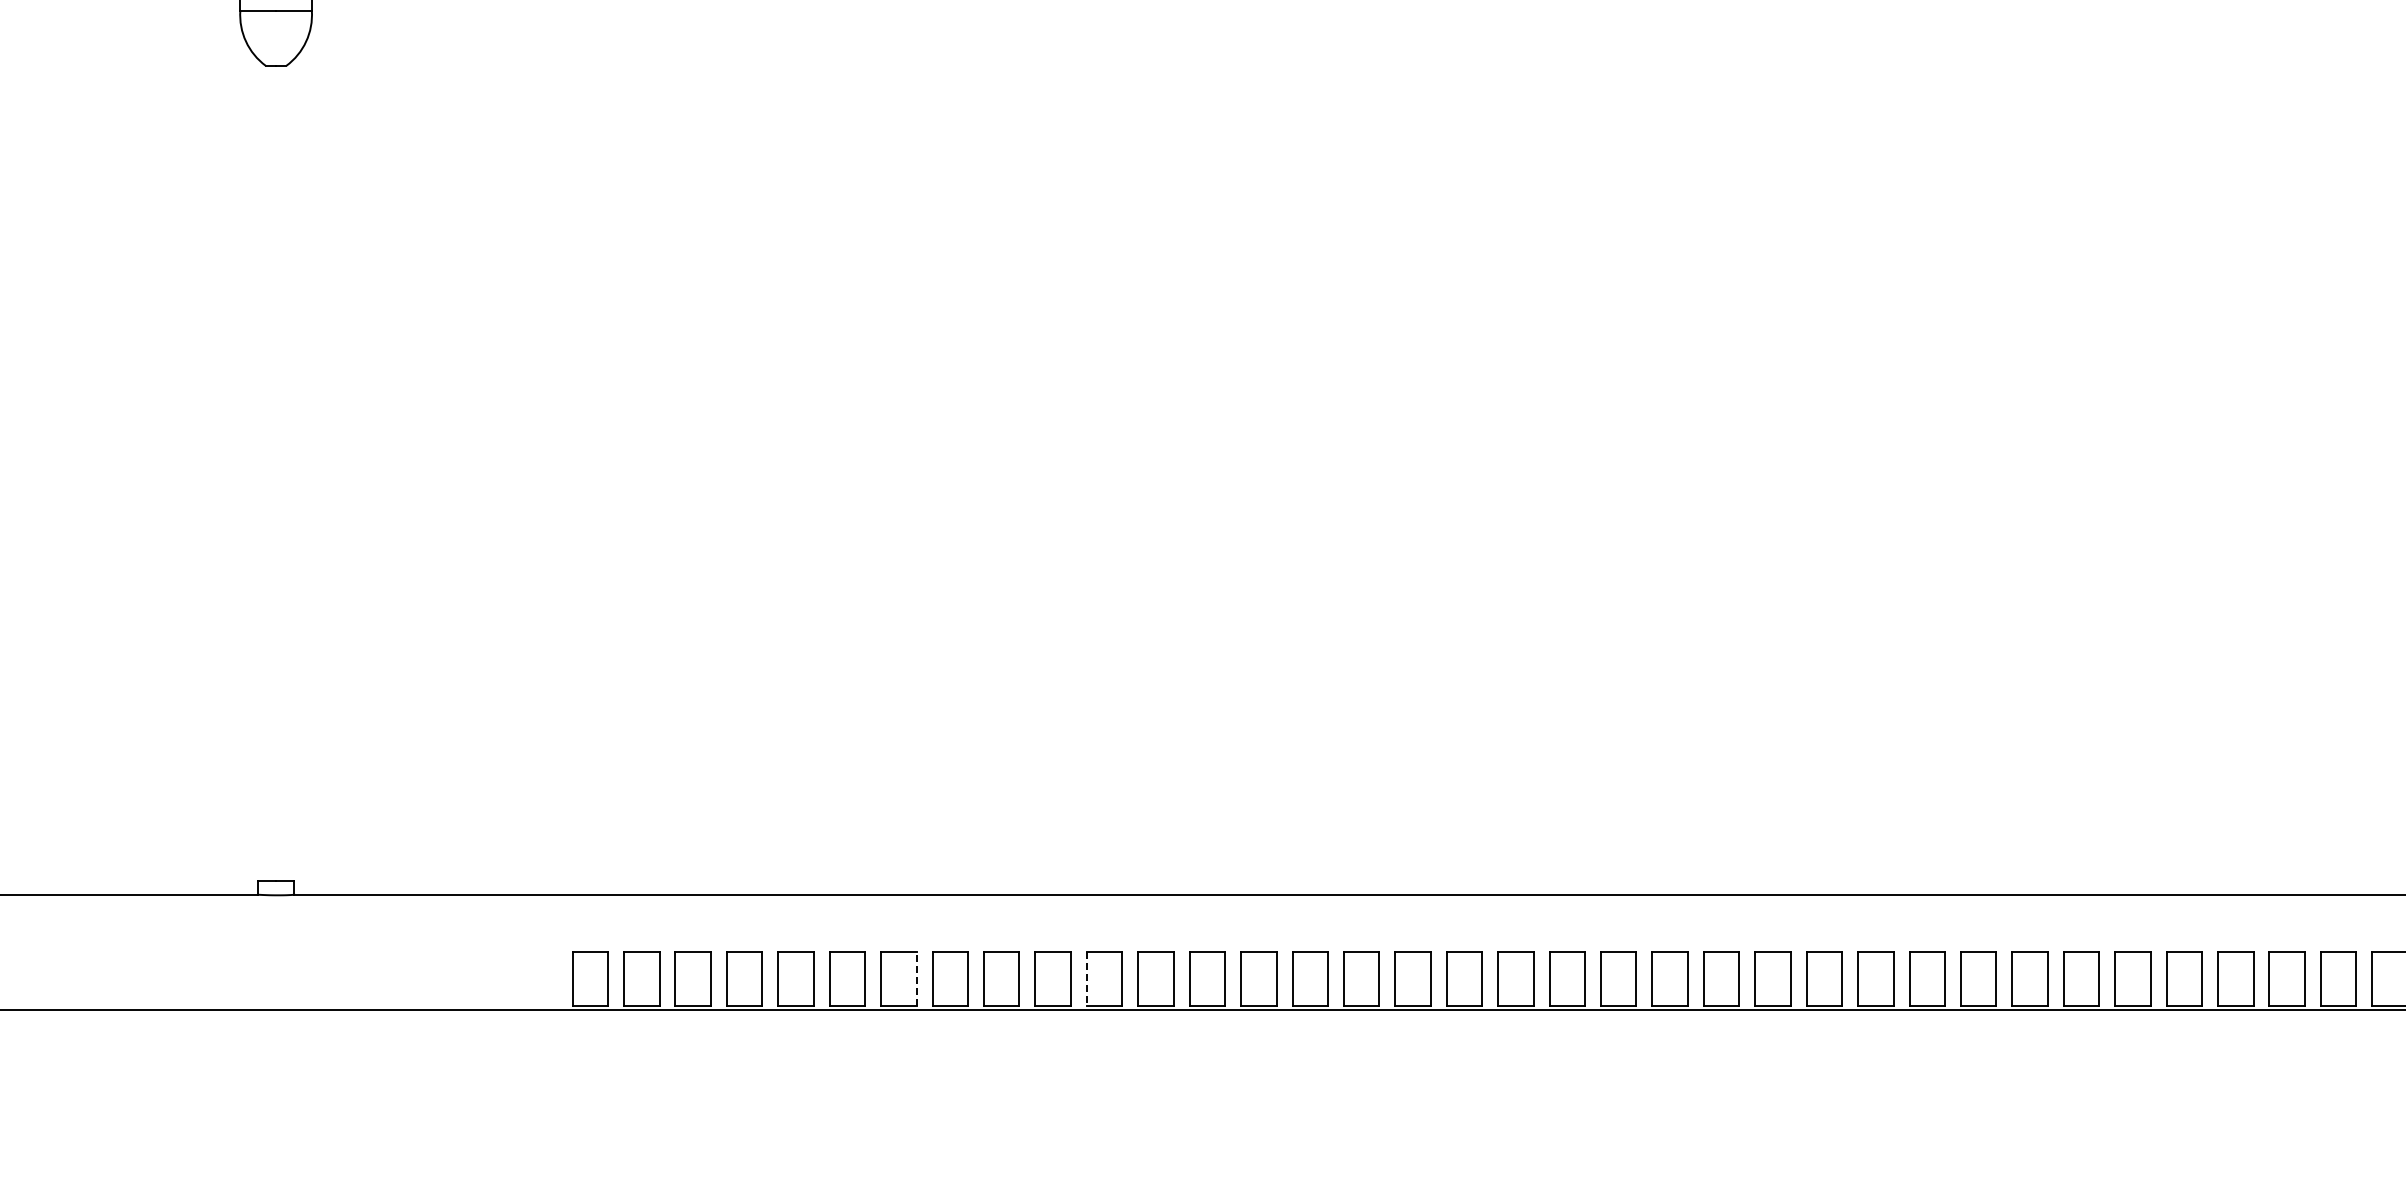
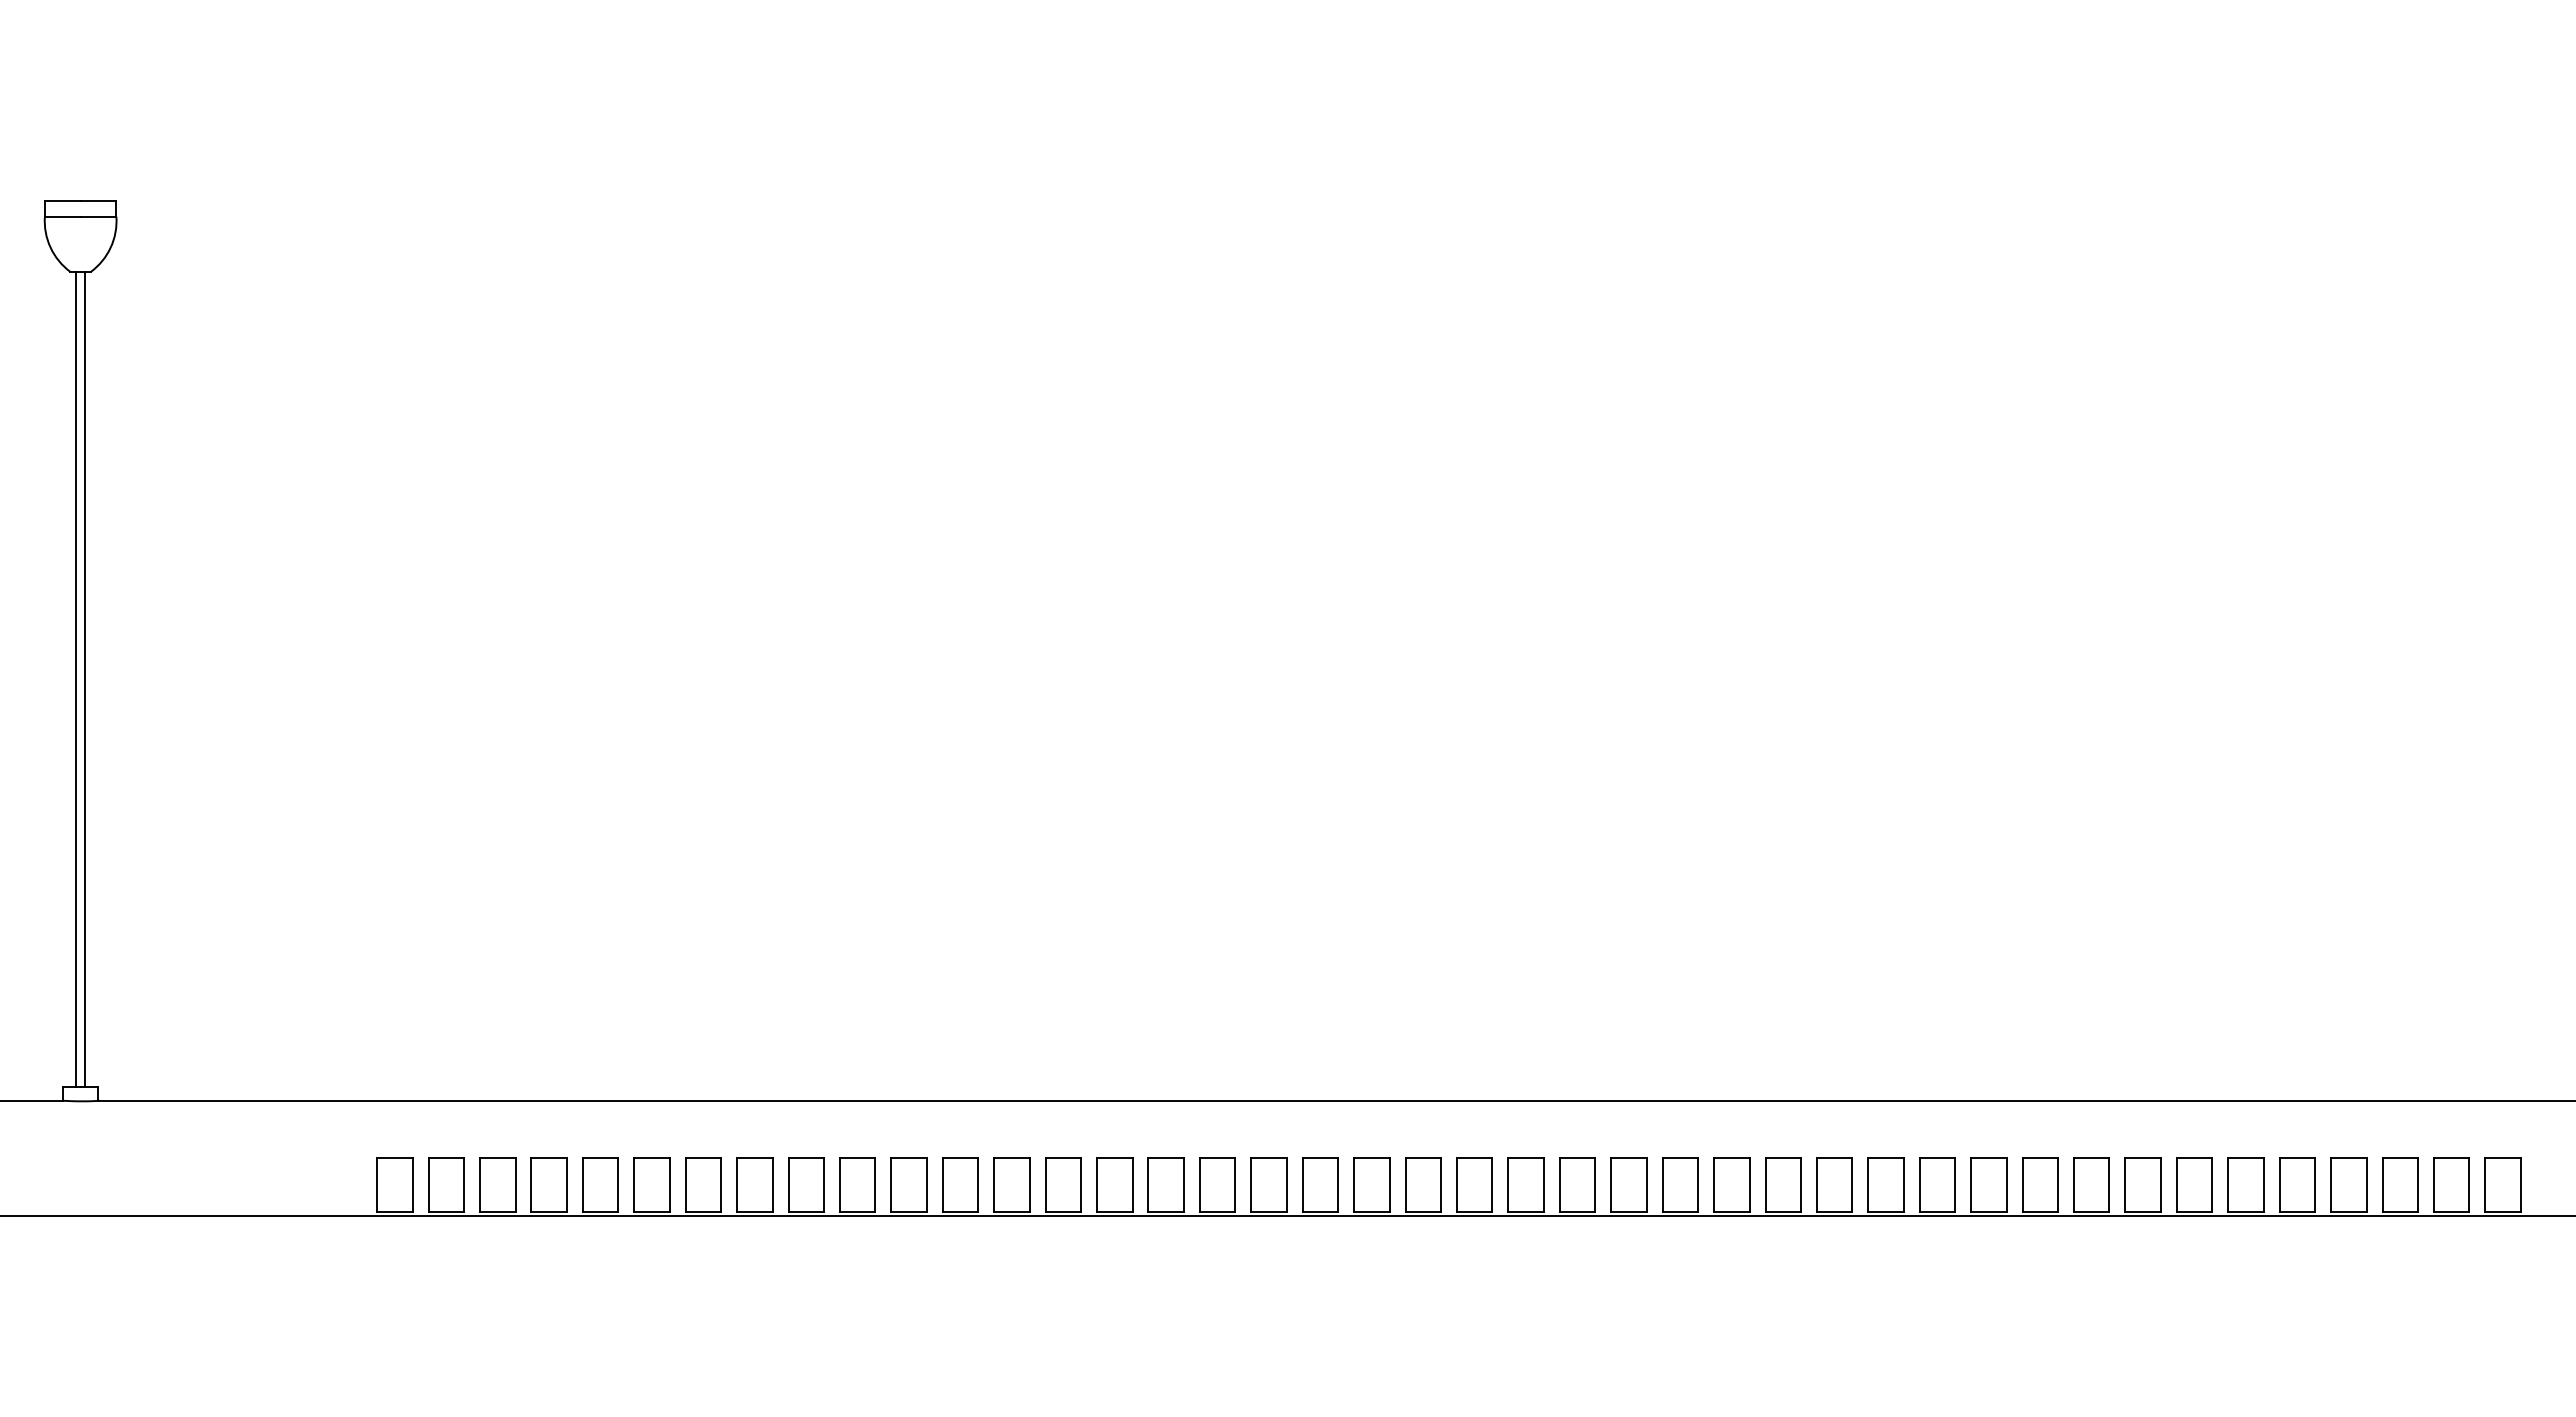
line: (271, 473) -> (76, 679), added
line: (280, 473) -> (85, 679), added
line: (916, 979) -> (721, 1185), dashed -> solid
line: (1086, 979) -> (891, 1185), dashed -> solid

